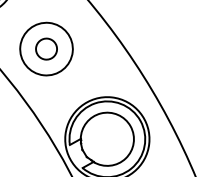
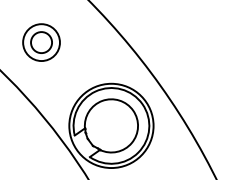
circle: (46, 49) -> (41, 42), size x0.7

